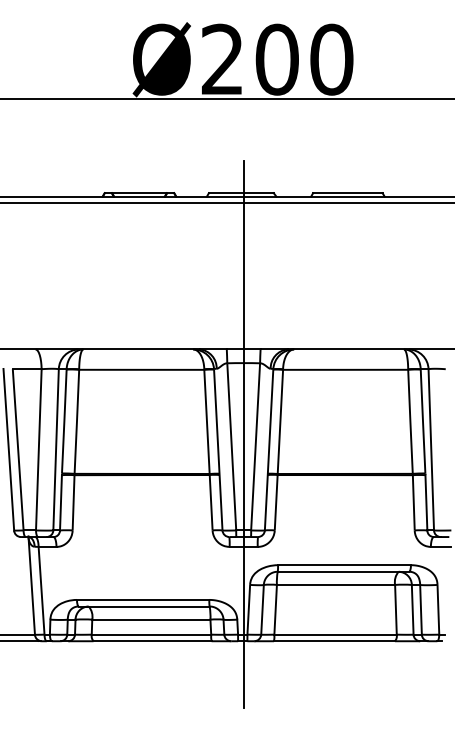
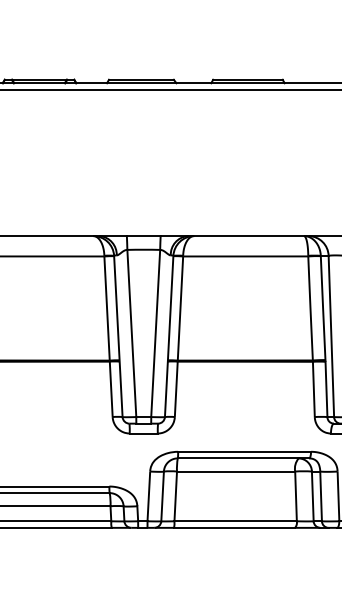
line: (243, 434) -> (143, 321), removed

